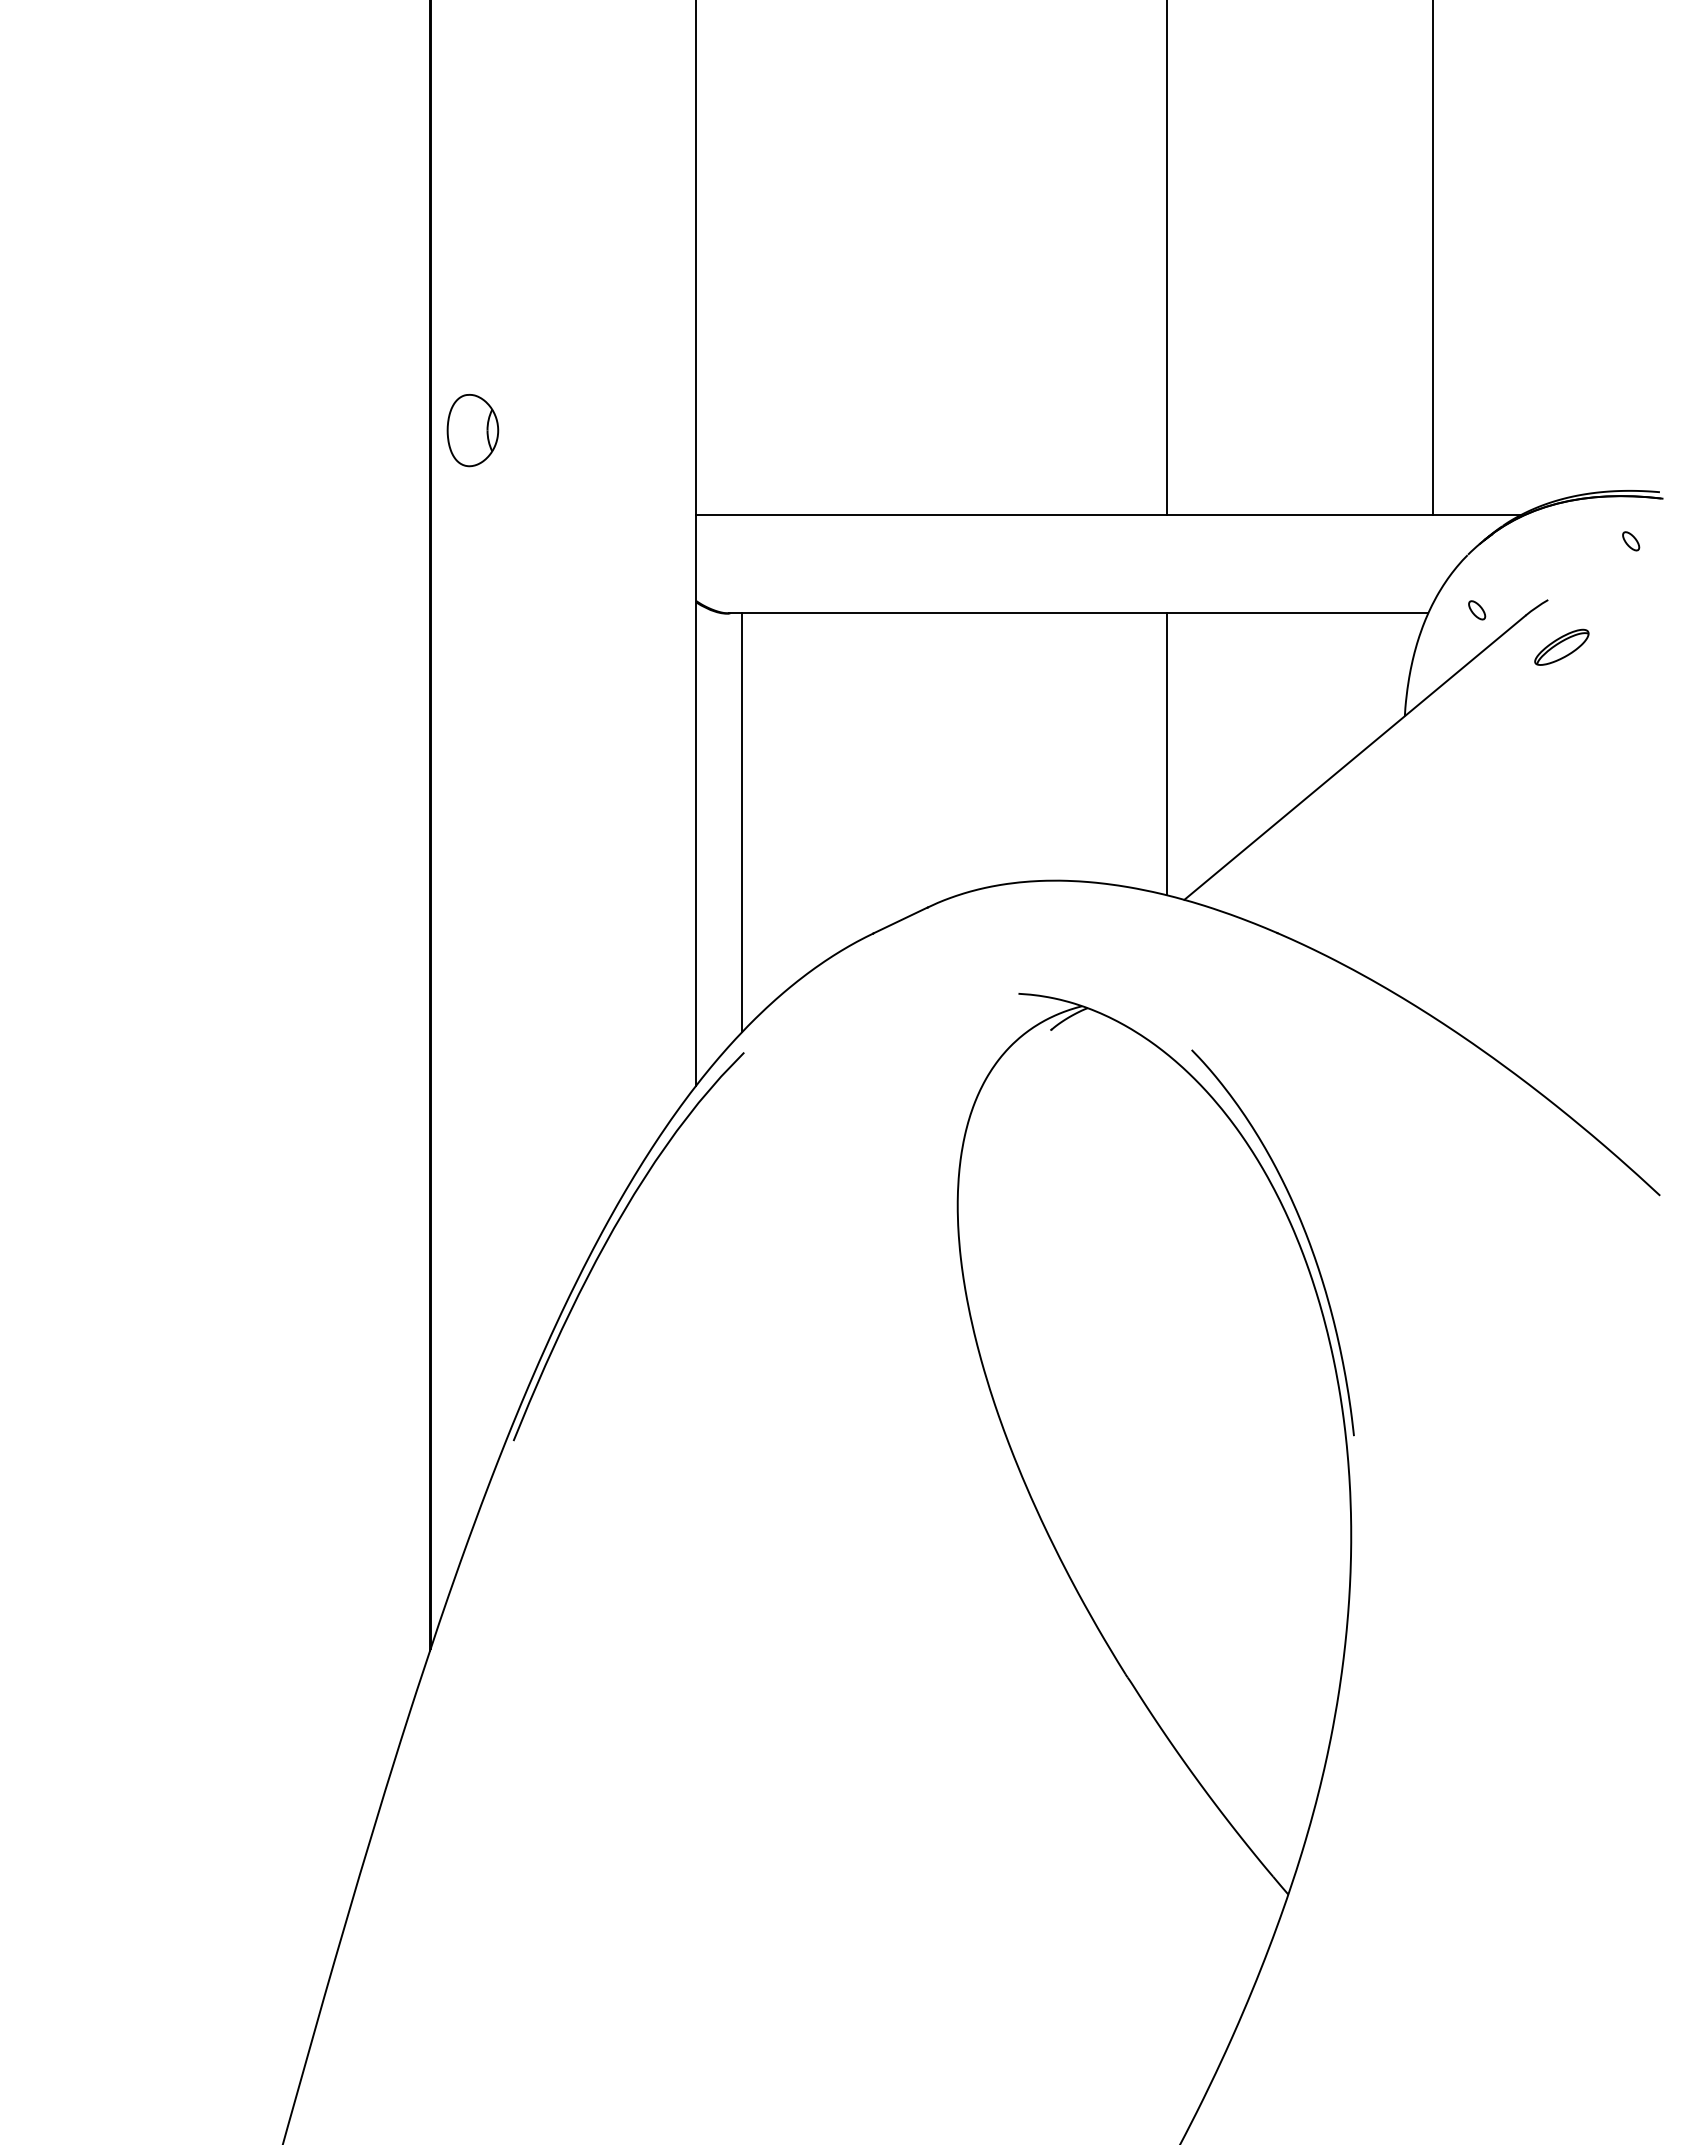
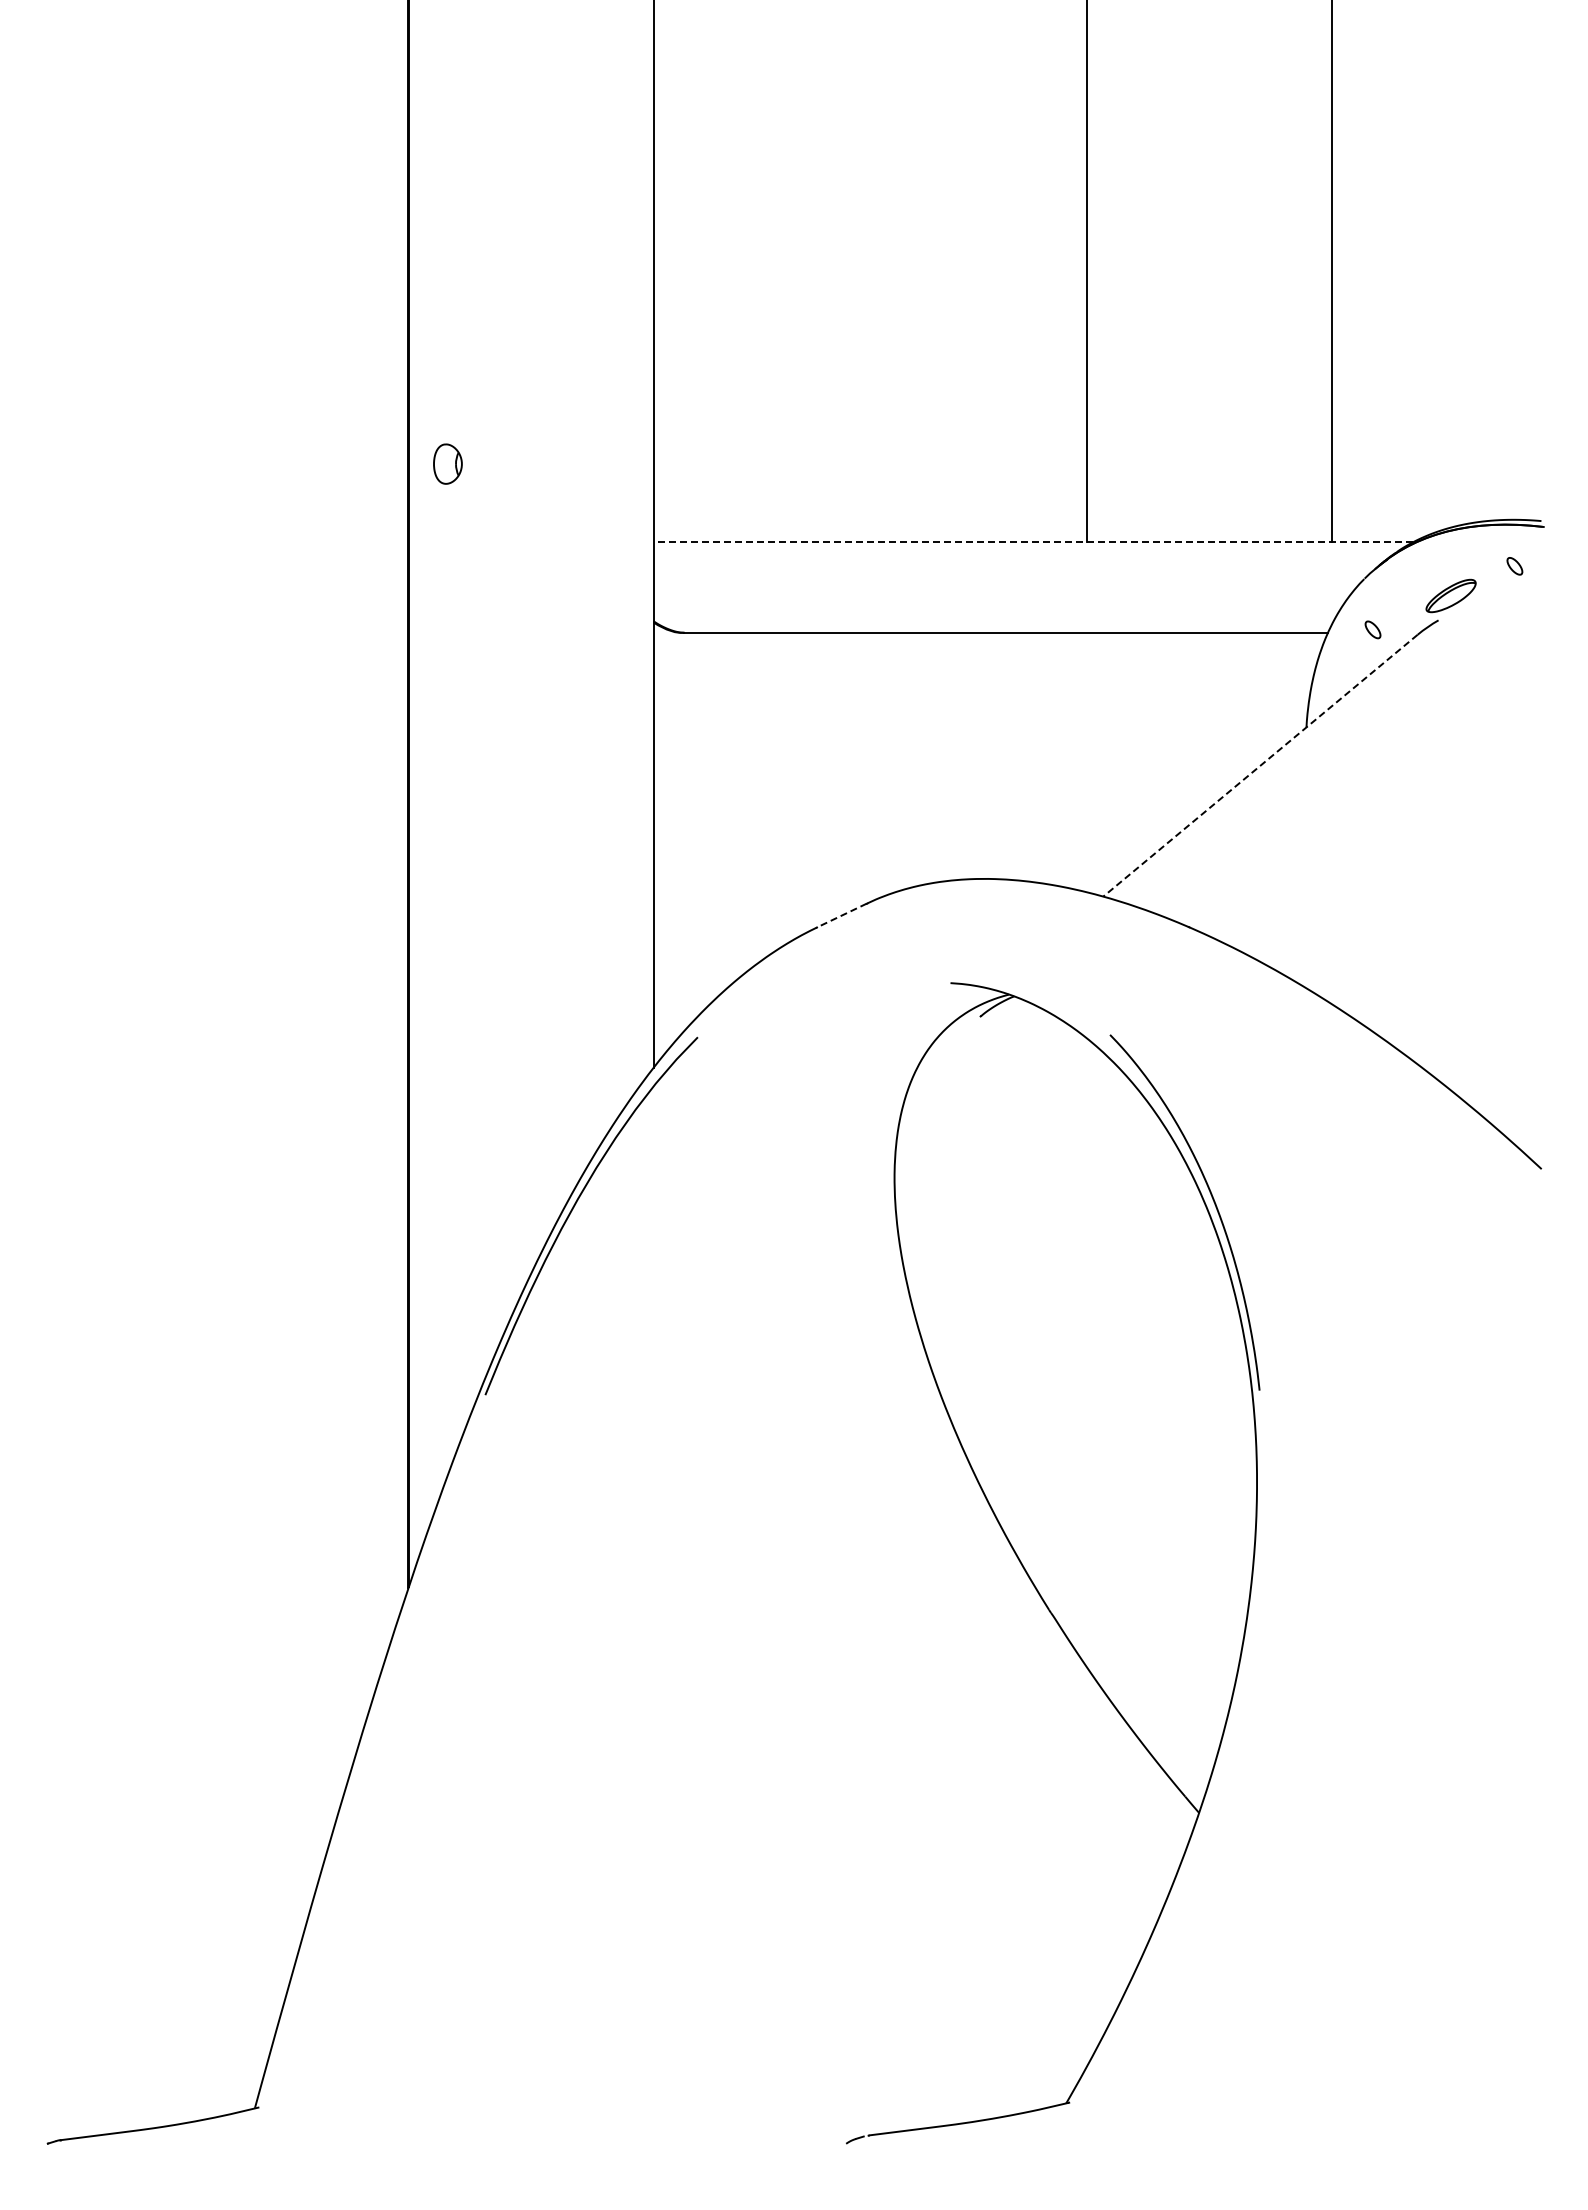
part: (472, 429) -> (447, 463), size x0.6
line: (1108, 515) -> (1033, 542), solid -> dashed
part: (1561, 646) -> (1450, 595), moved
line: (1167, 754) -> (1087, 762), removed
line: (1354, 757) -> (1260, 765), solid -> dashed
line: (742, 822) -> (696, 825), removed
line: (900, 920) -> (841, 915), solid -> dashed

